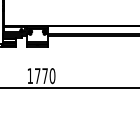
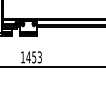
text: (44, 76) -> (33, 57), 1770 -> 1453

